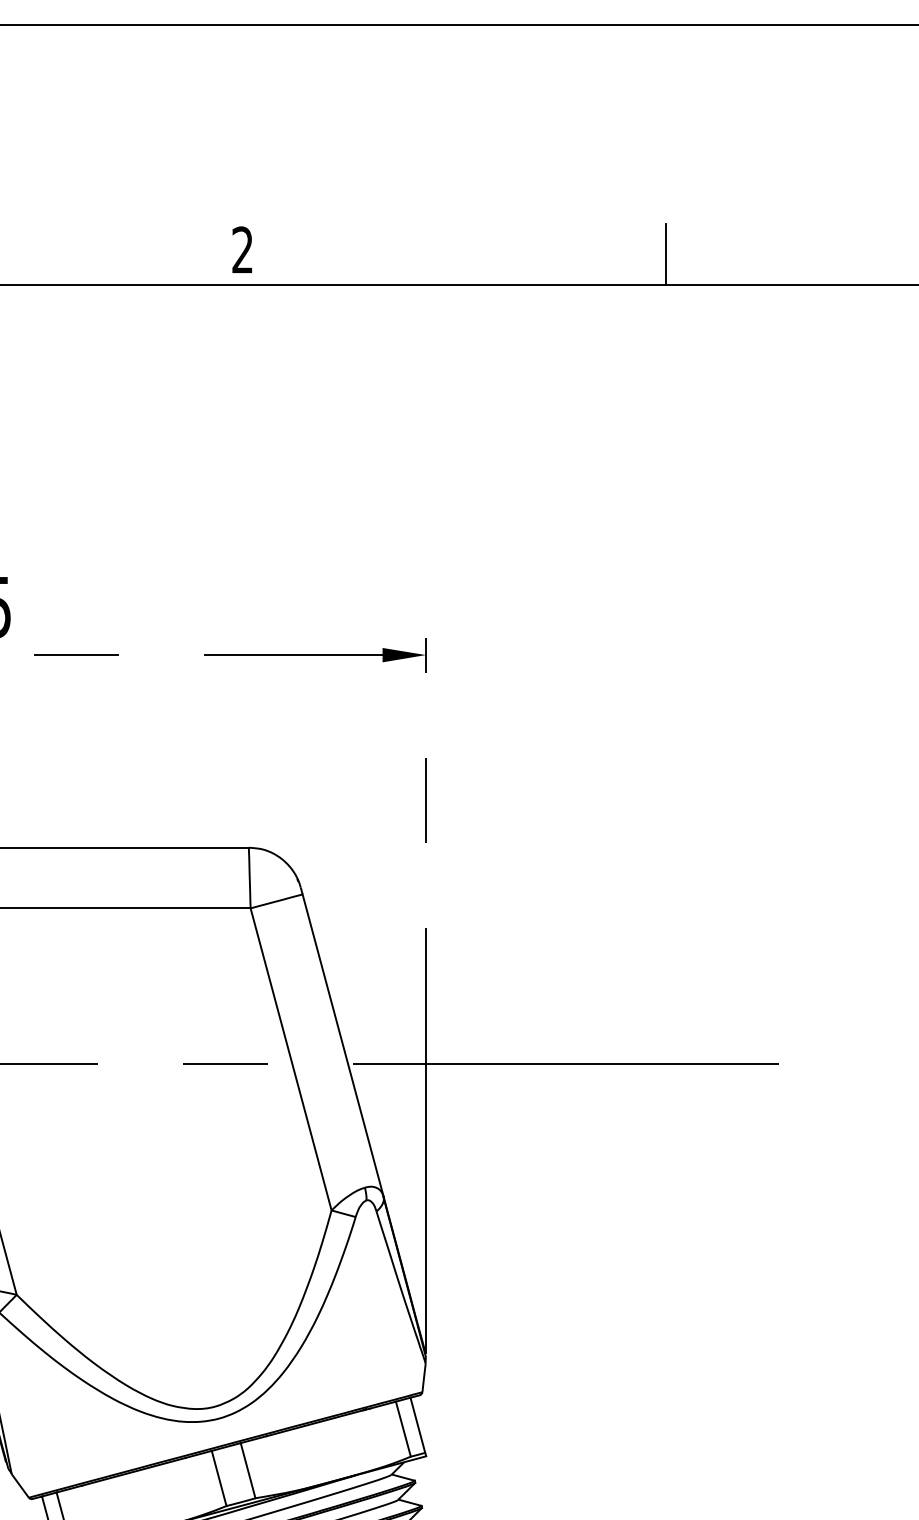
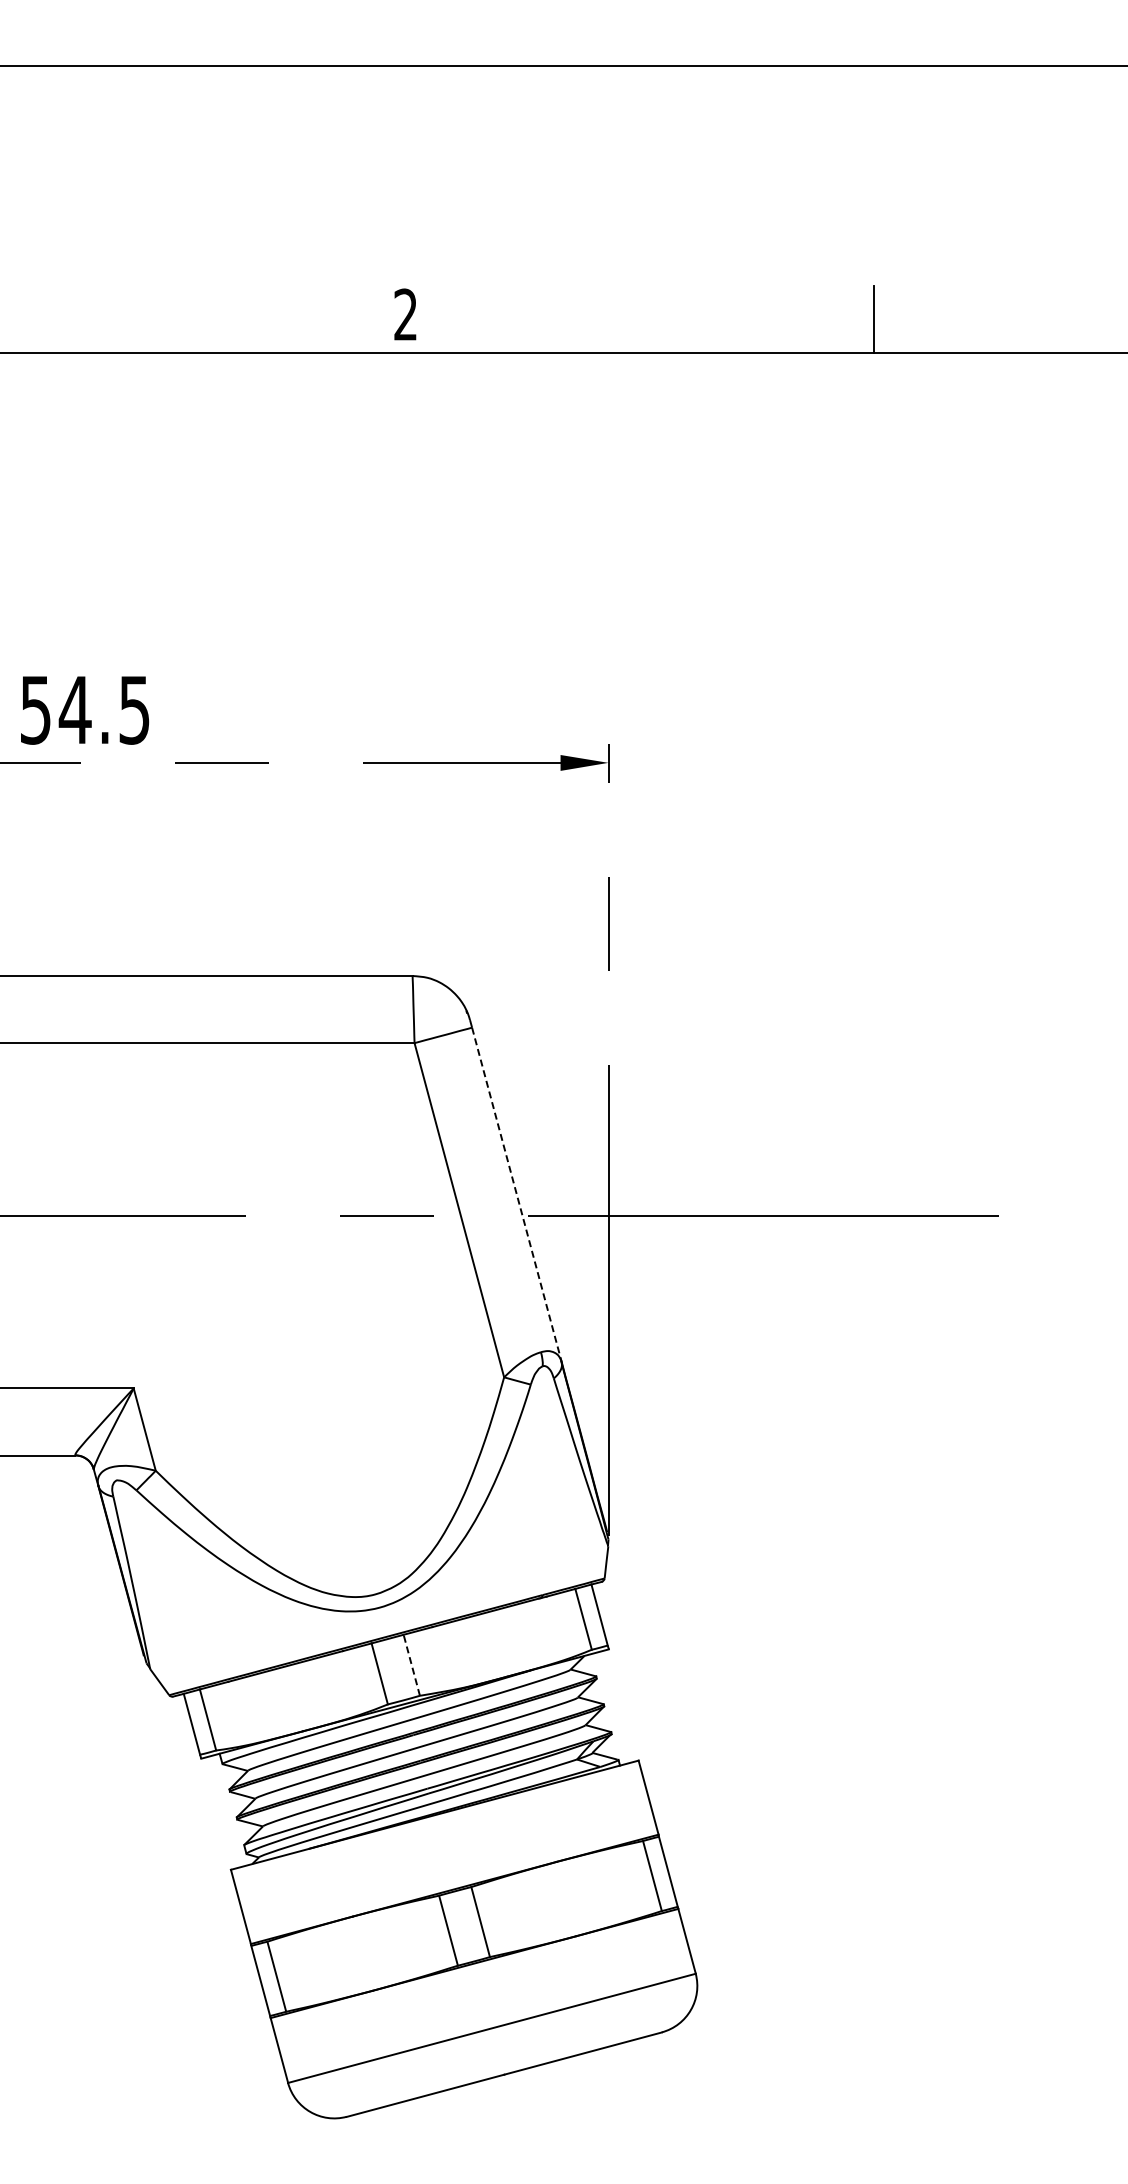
line: (342, 1045) -> (516, 1194), solid -> dashed
line: (247, 1470) -> (411, 1665), solid -> dashed

